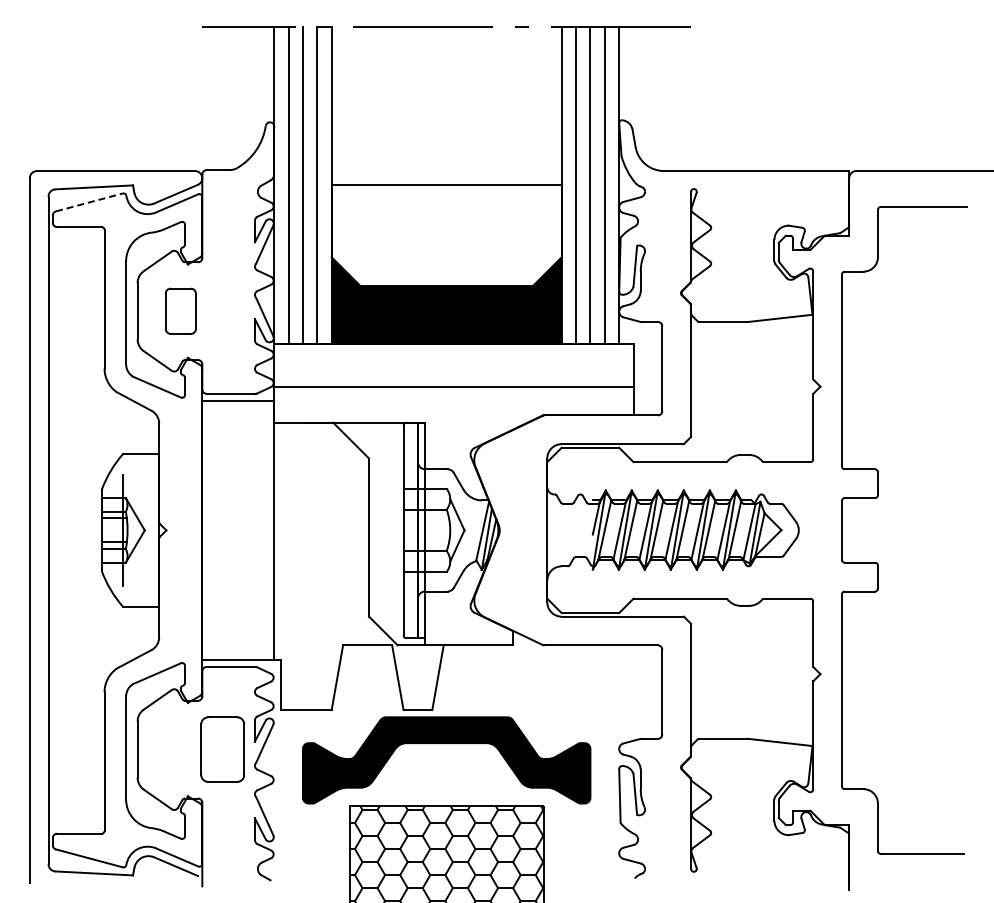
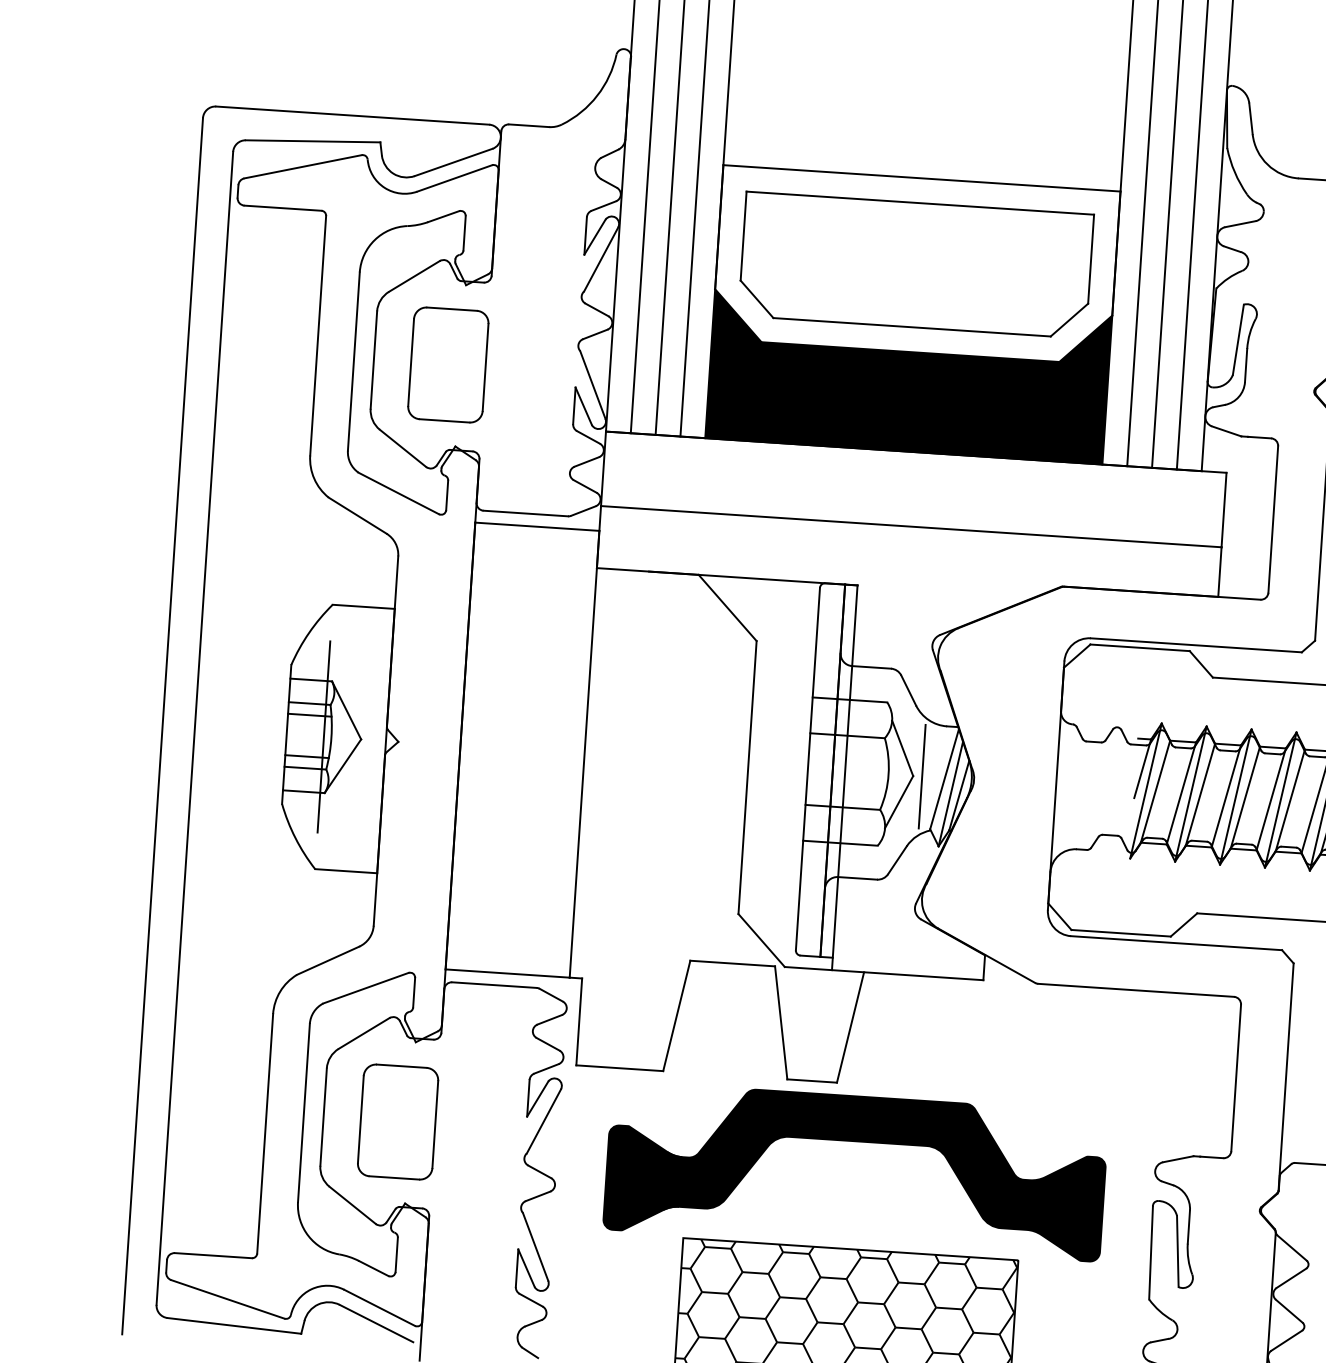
line: (89, 202) -> (303, 166), dashed -> solid
part: (446, 235) -> (915, 264), added
part: (180, 311) -> (447, 365), size x1.43
line: (469, 530) -> (921, 776), added
part: (222, 749) -> (397, 1121), moved

